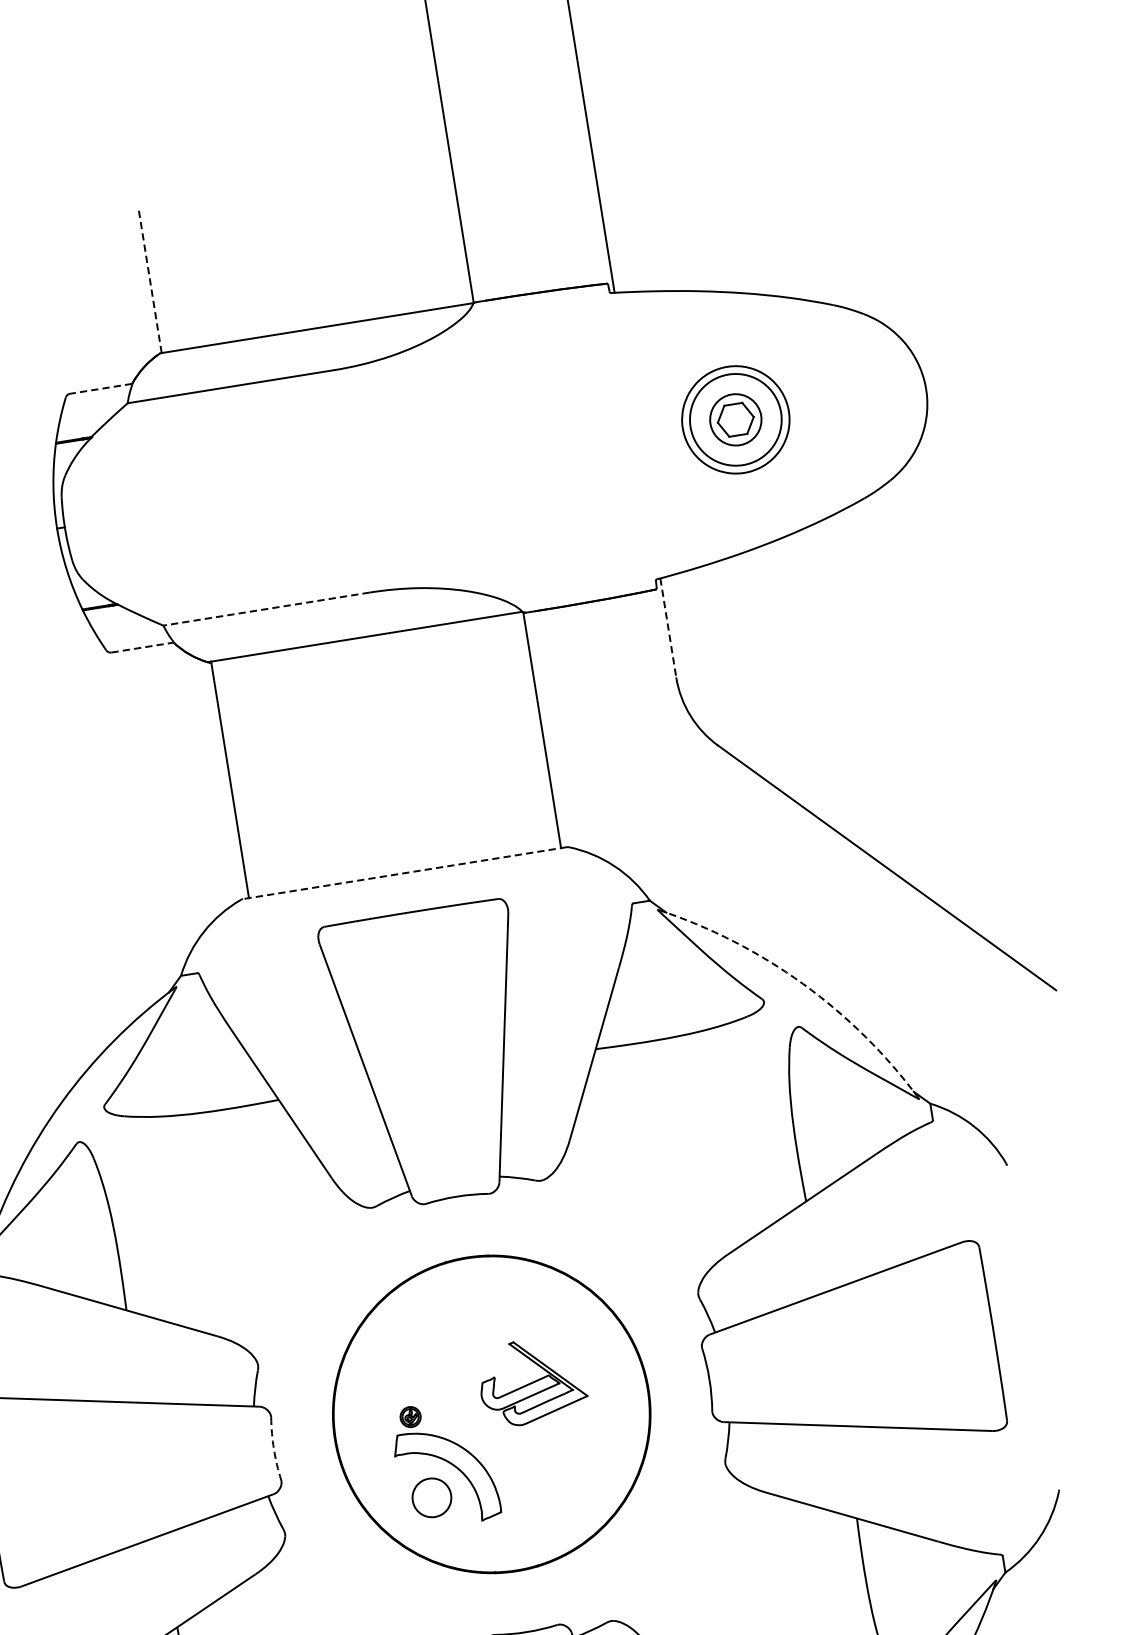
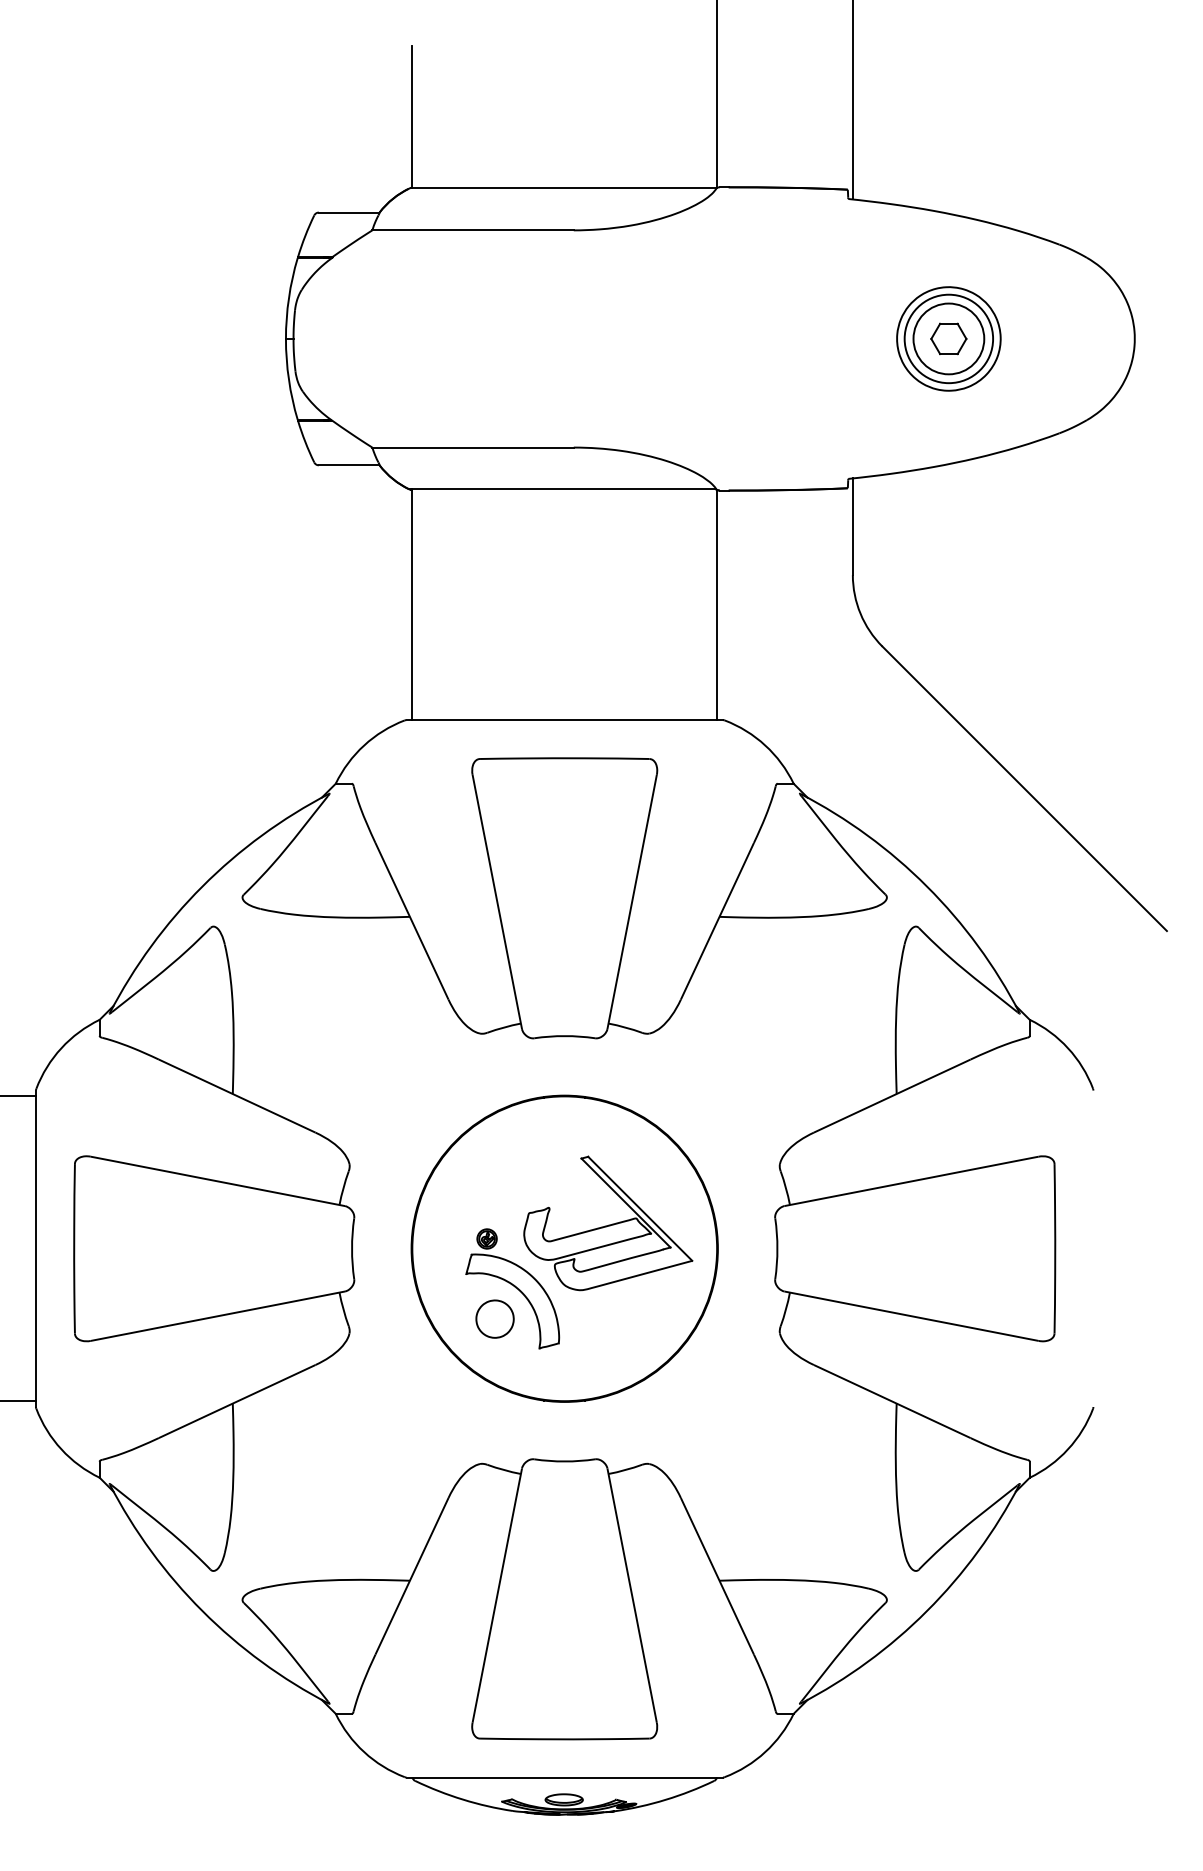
line: (150, 280) -> (412, 116), dashed -> solid
line: (100, 388) -> (348, 212), dashed -> solid
circle: (735, 419) -> (948, 338), size x1.43
line: (266, 608) -> (473, 447), dashed -> solid
line: (668, 628) -> (852, 527), dashed -> solid
line: (142, 647) -> (349, 465), dashed -> solid
line: (404, 873) -> (564, 720), dashed -> solid
arc: (803, 983) -> (927, 886), dashed -> solid
part: (532, 1381) -> (608, 1223), size x1.67
arc: (274, 1448) -> (352, 1248), dashed -> solid

